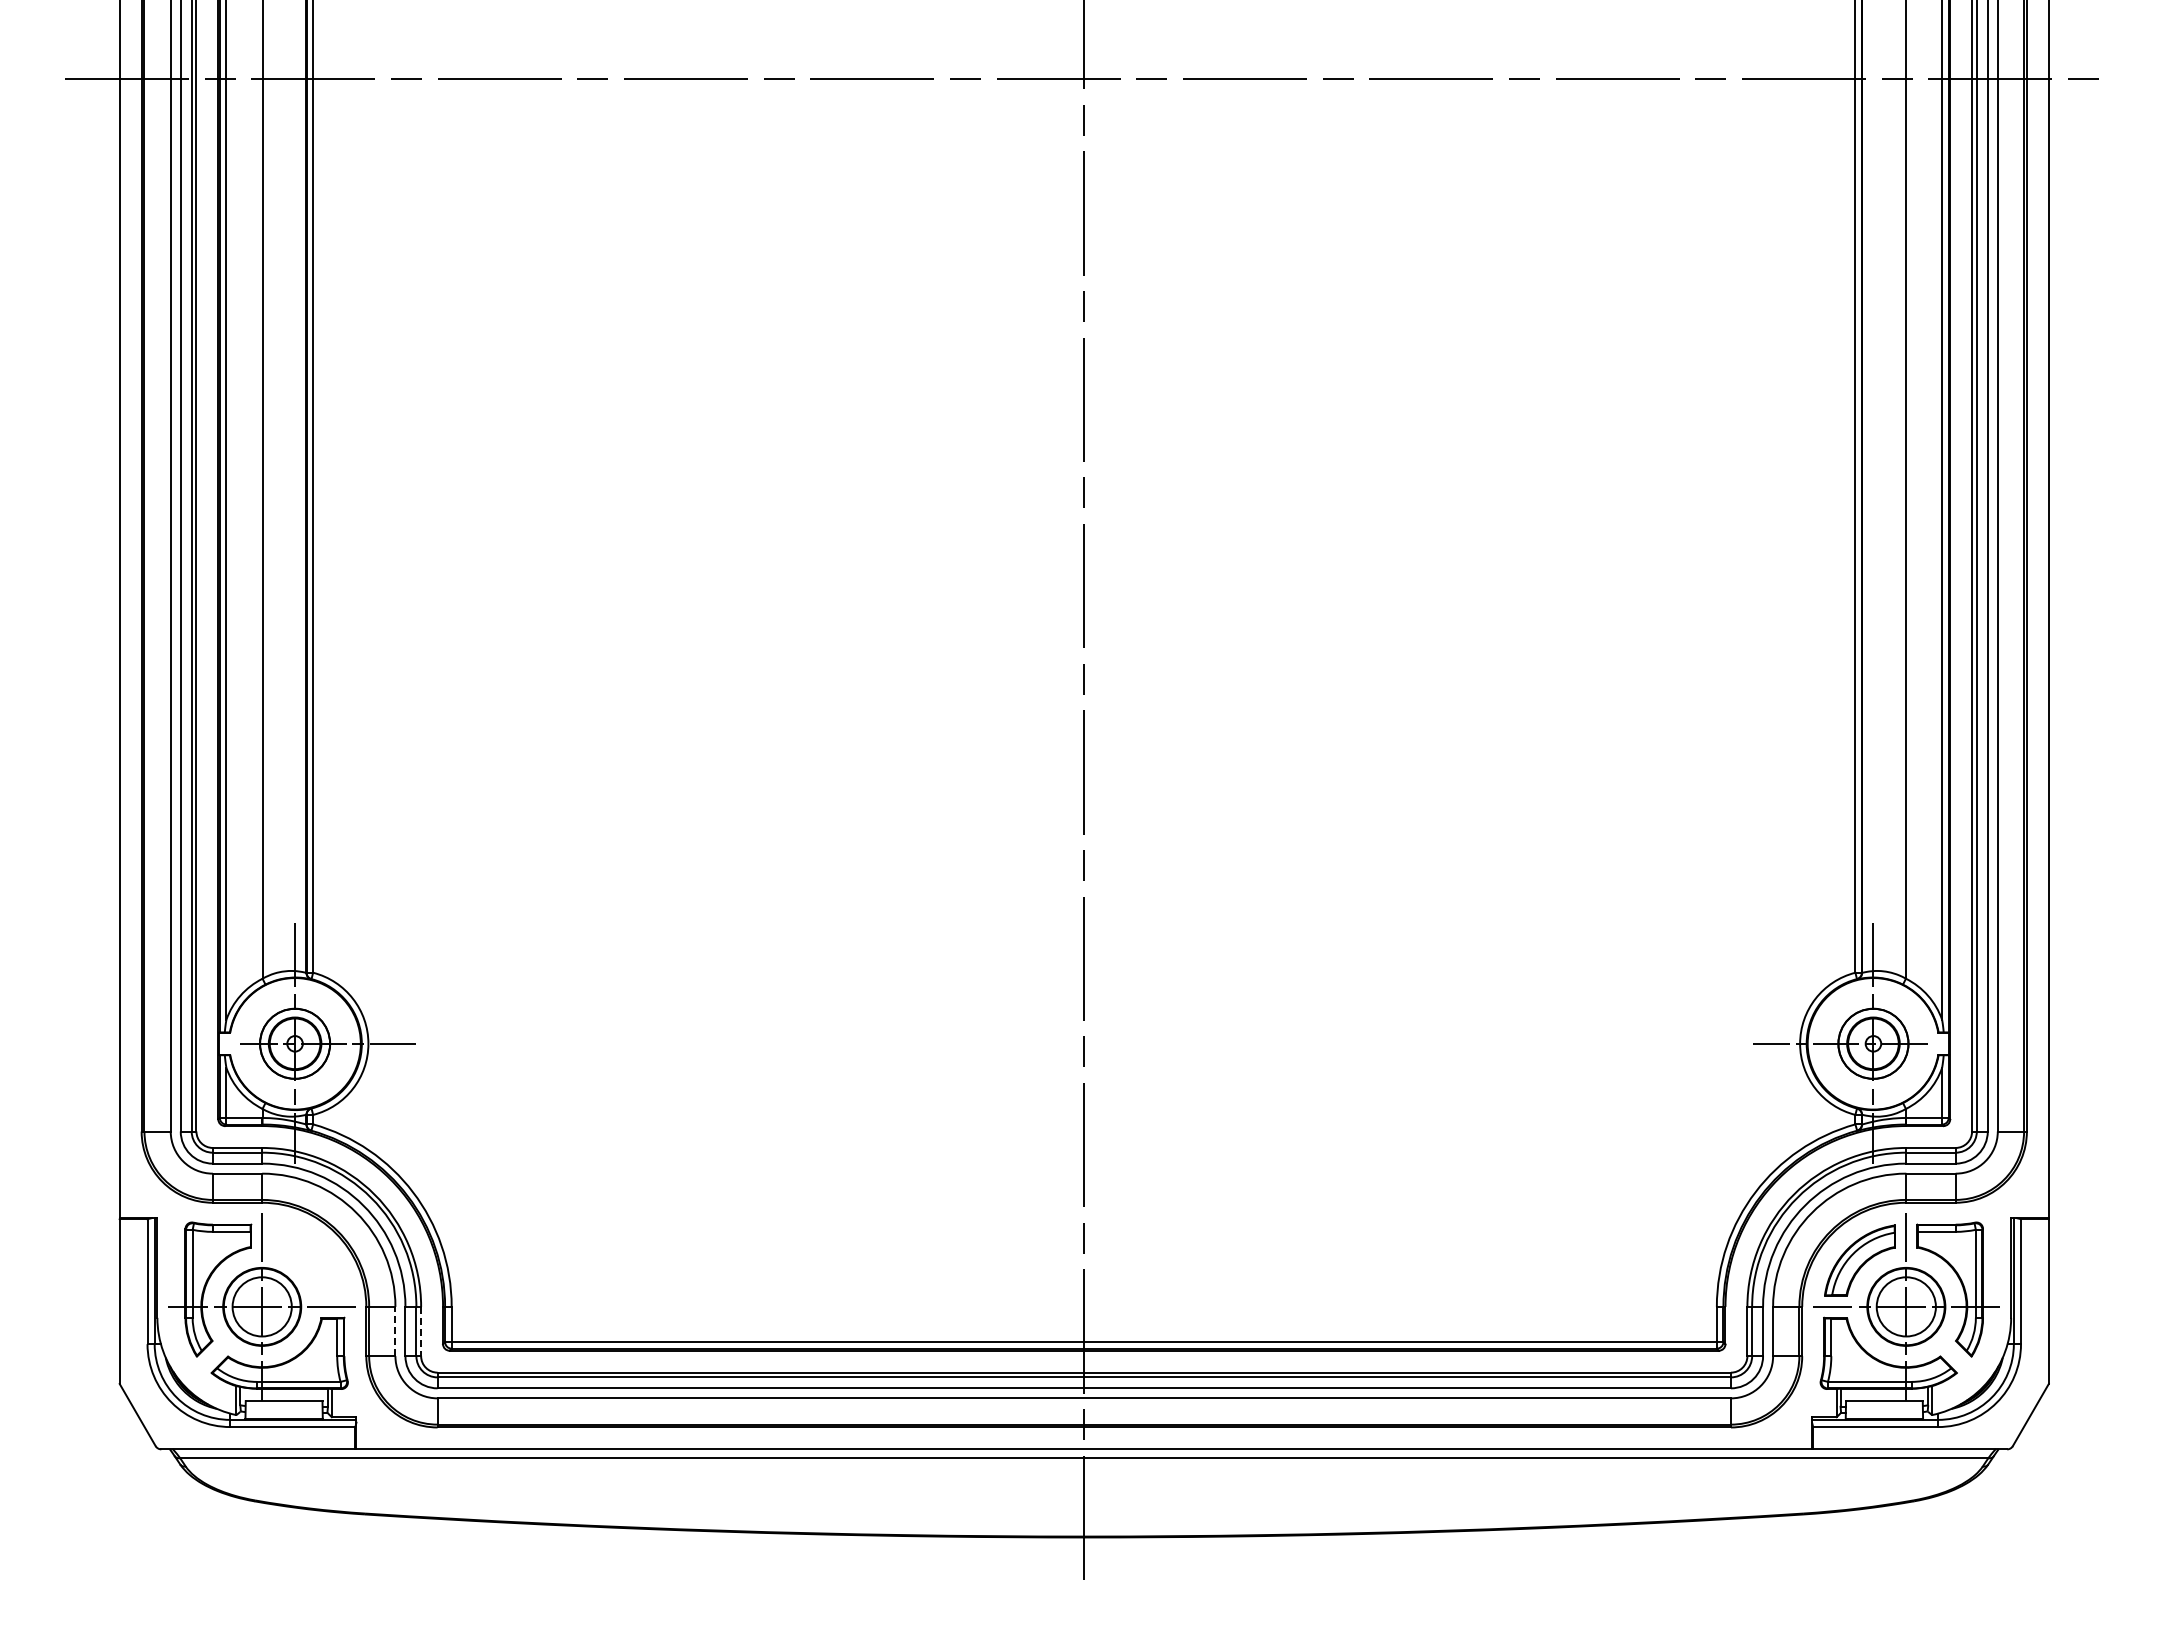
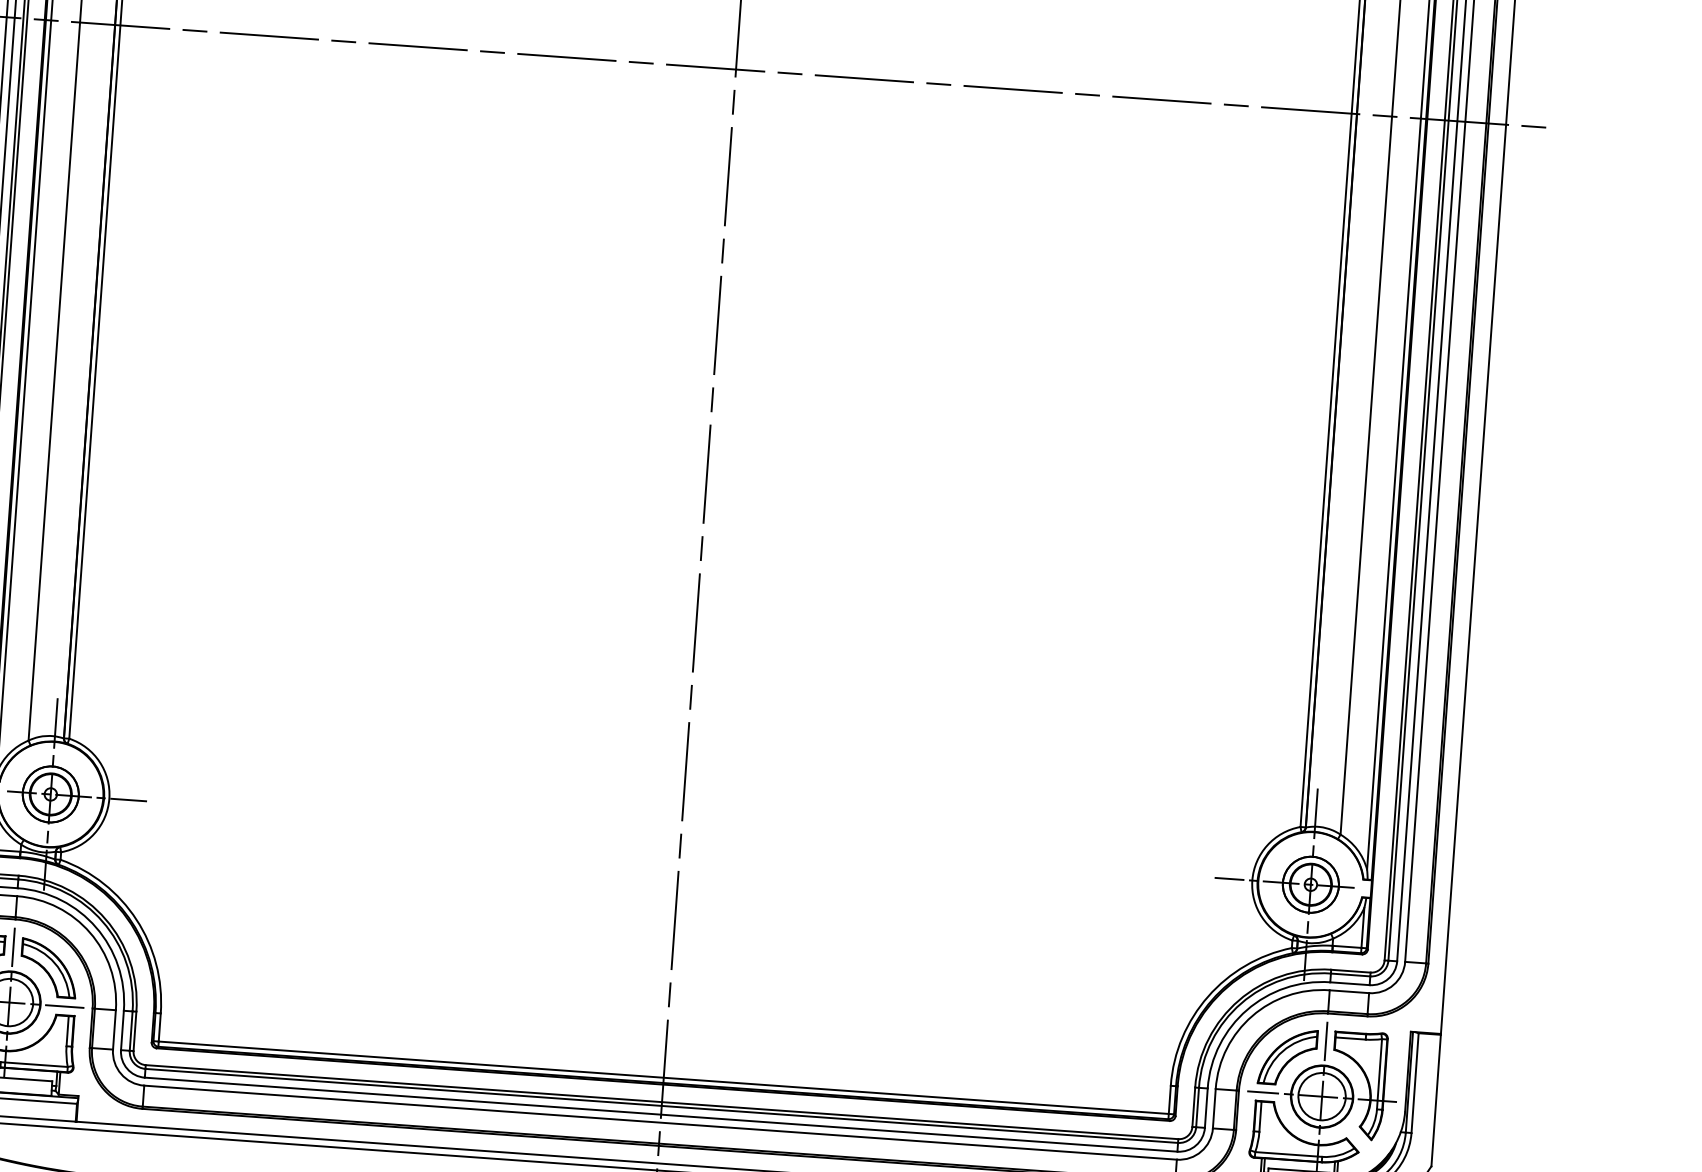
part: (308, 1260) -> (49, 968), added
line: (395, 1331) -> (114, 1029), dashed -> solid
line: (421, 1331) -> (135, 1031), dashed -> solid

